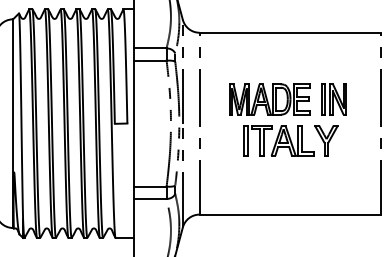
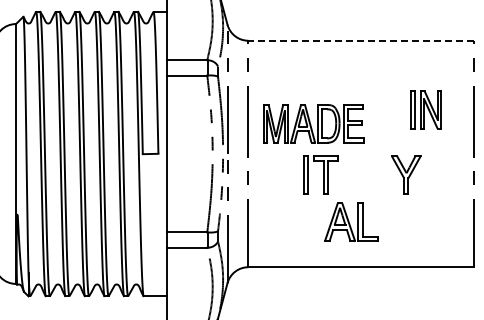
line: (289, 32) -> (360, 40), solid -> dashed
part: (269, 99) -> (313, 123), moved
part: (333, 99) -> (425, 109), moved
part: (292, 140) -> (351, 221), moved

